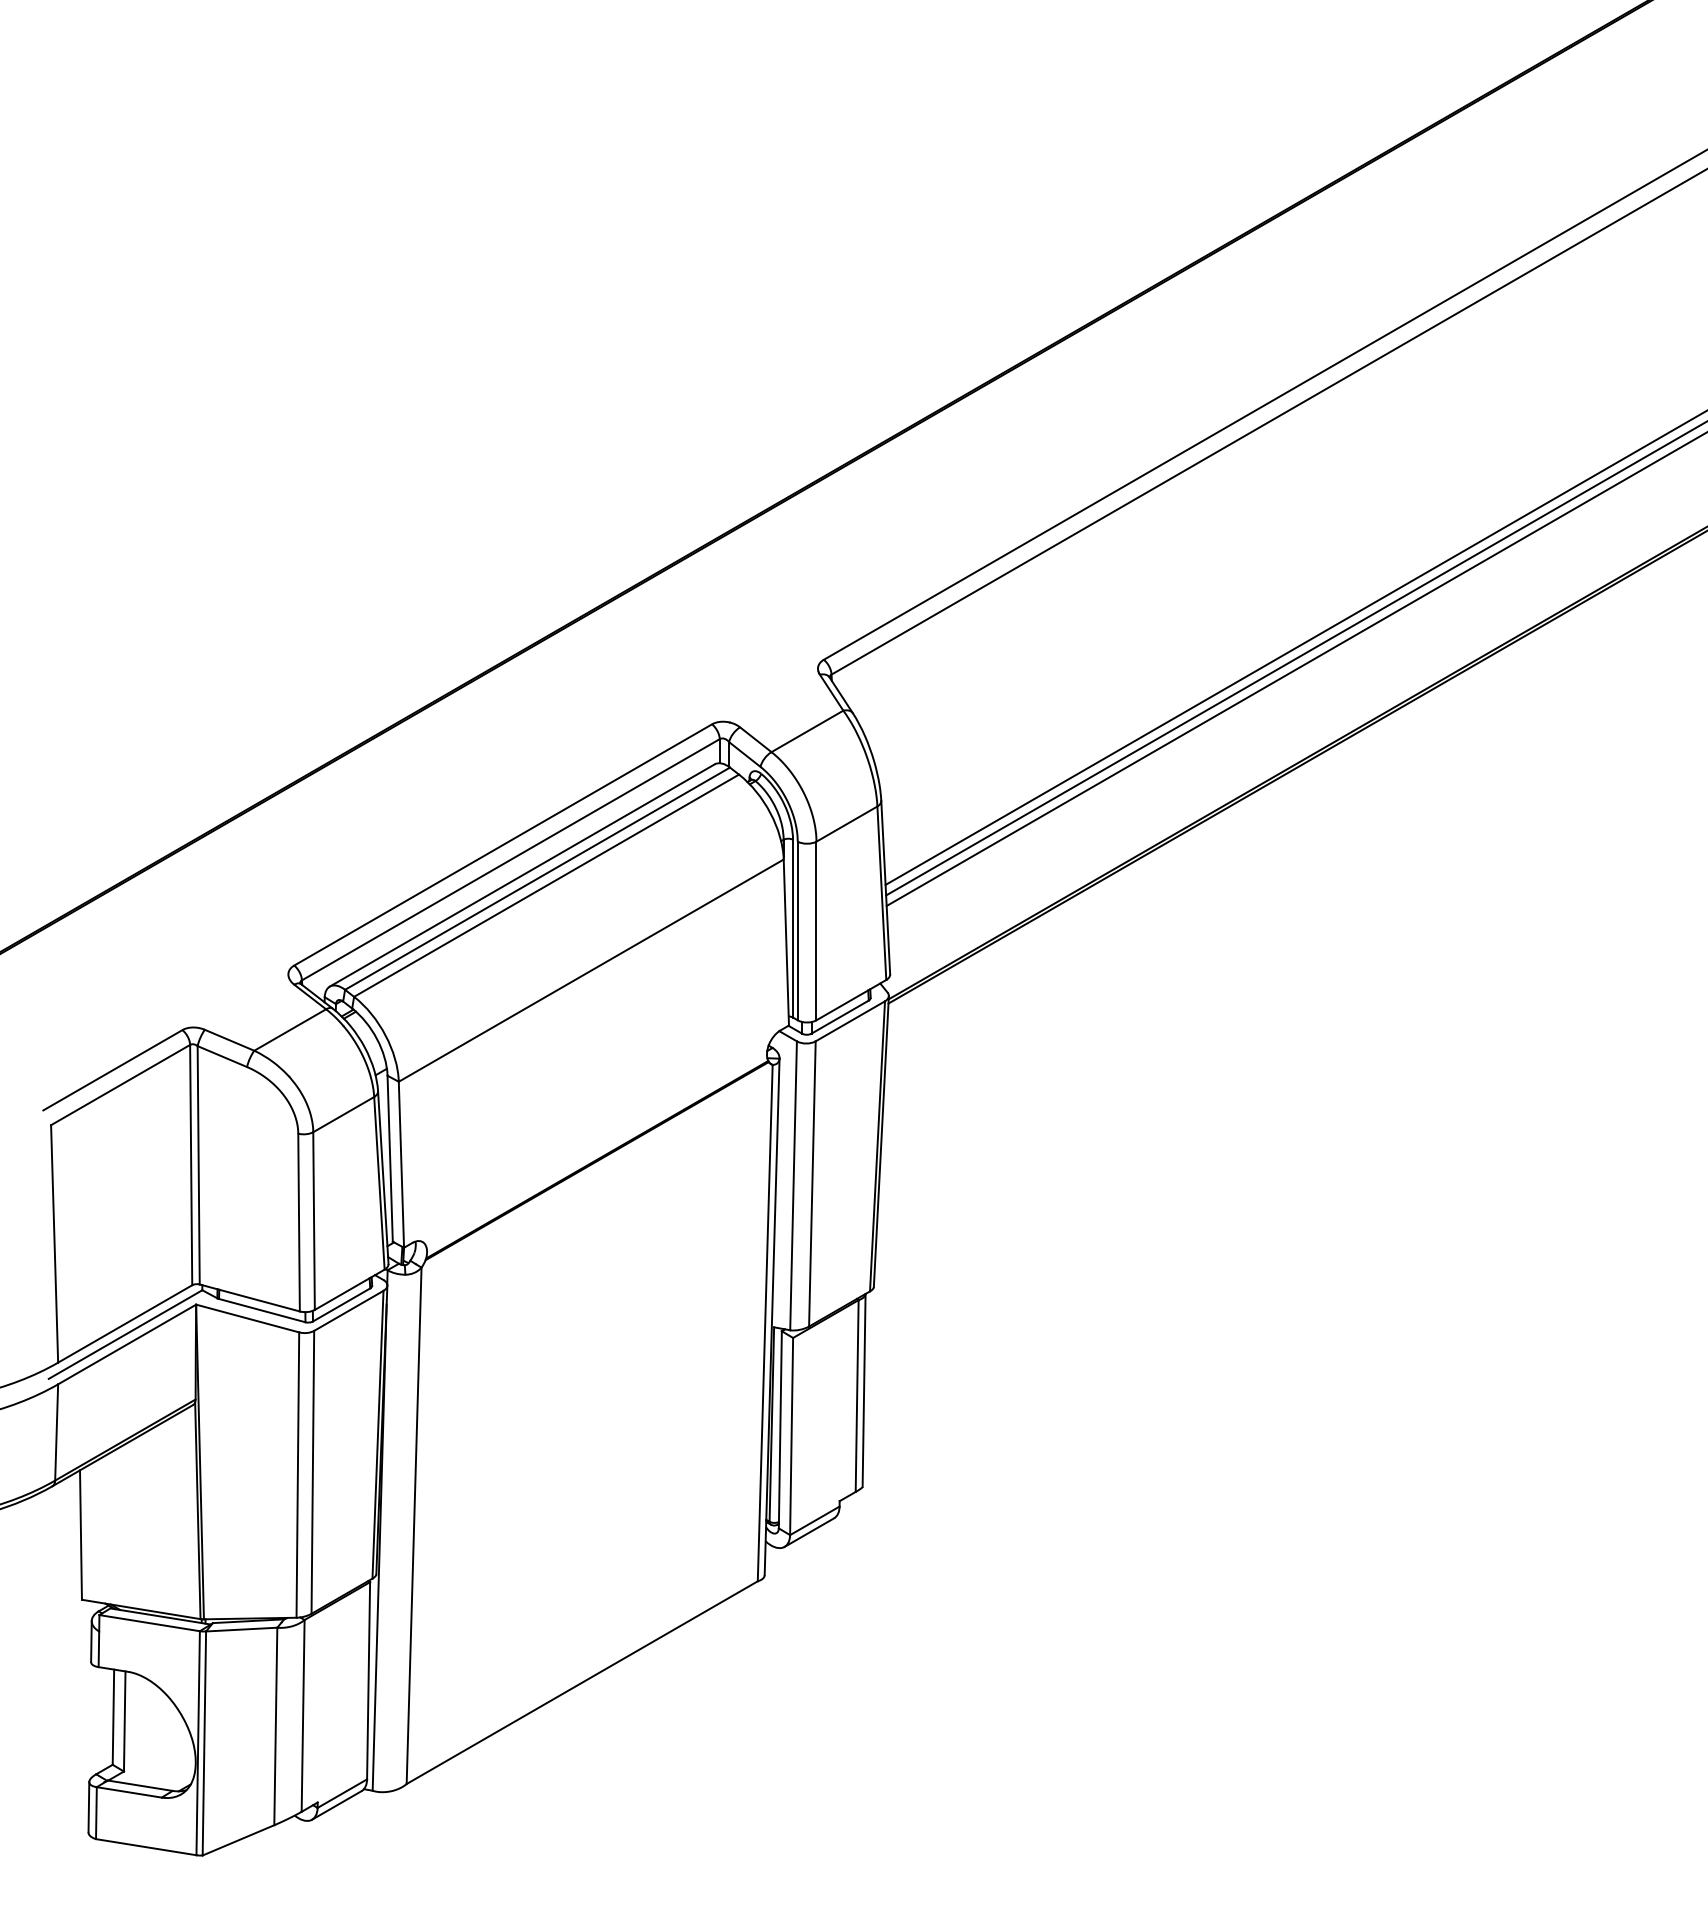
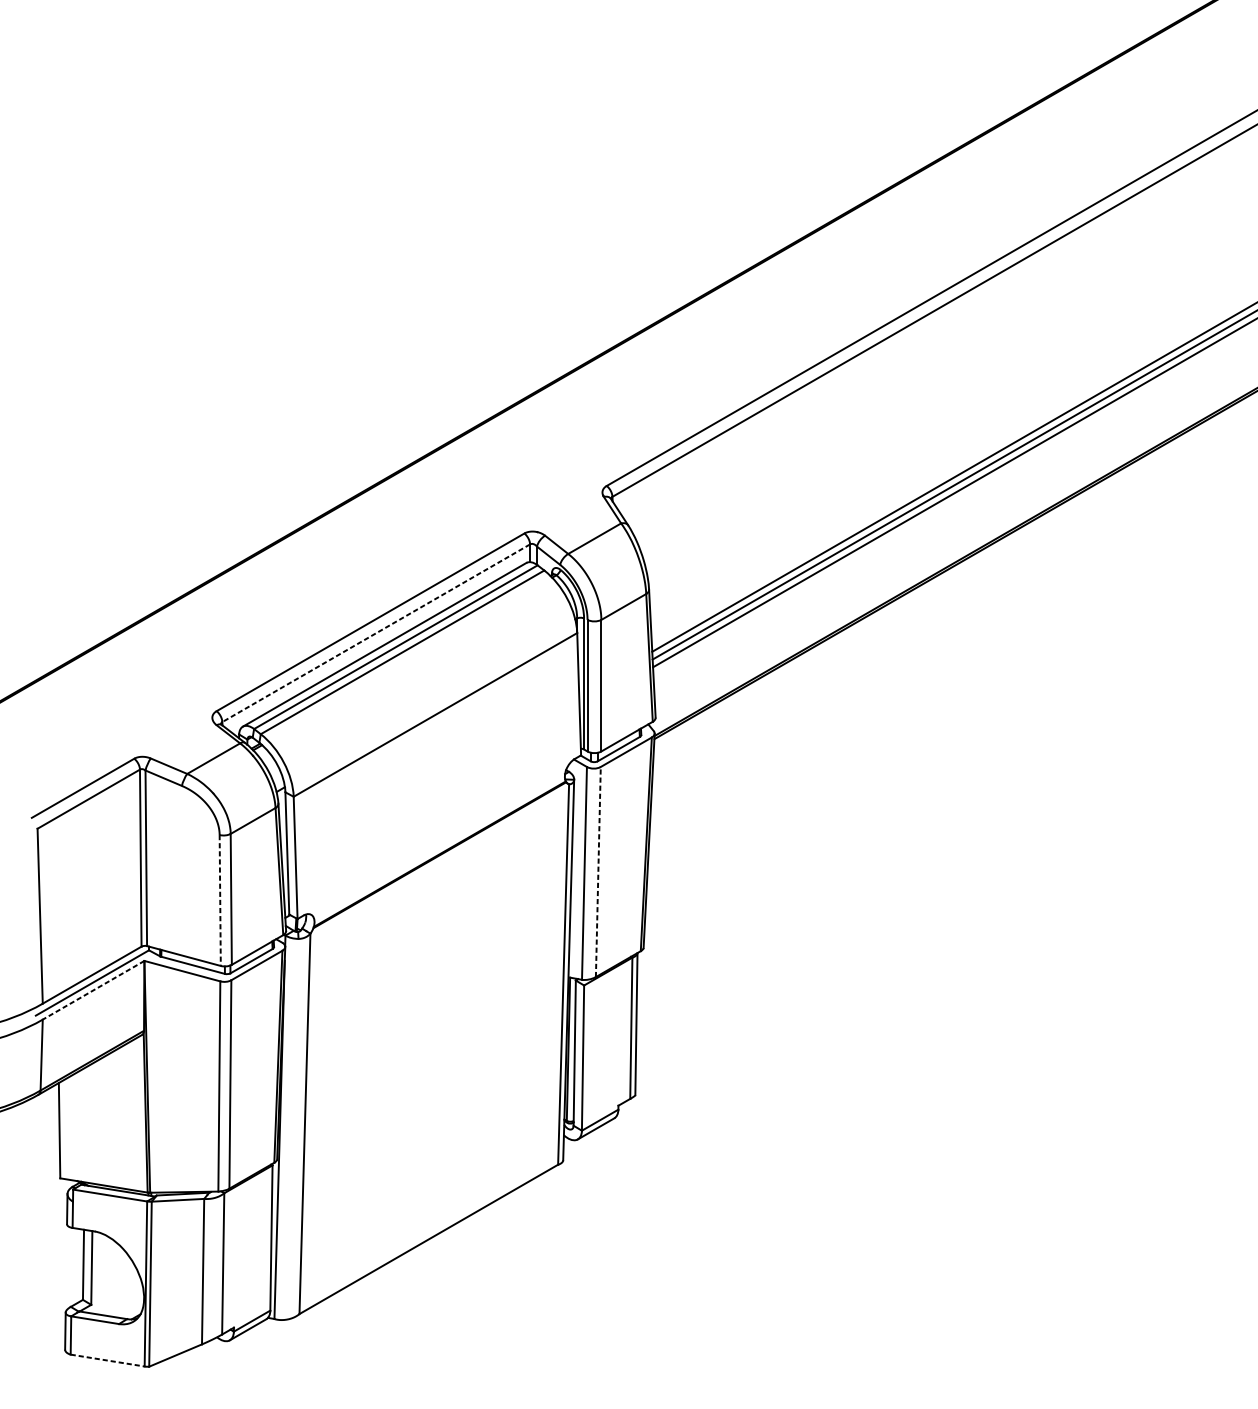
line: (510, 860) -> (375, 633), solid -> dashed
line: (812, 1183) -> (598, 871), solid -> dashed
line: (299, 1222) -> (220, 900), solid -> dashed
line: (127, 1344) -> (93, 990), solid -> dashed
line: (146, 1847) -> (107, 1360), solid -> dashed

